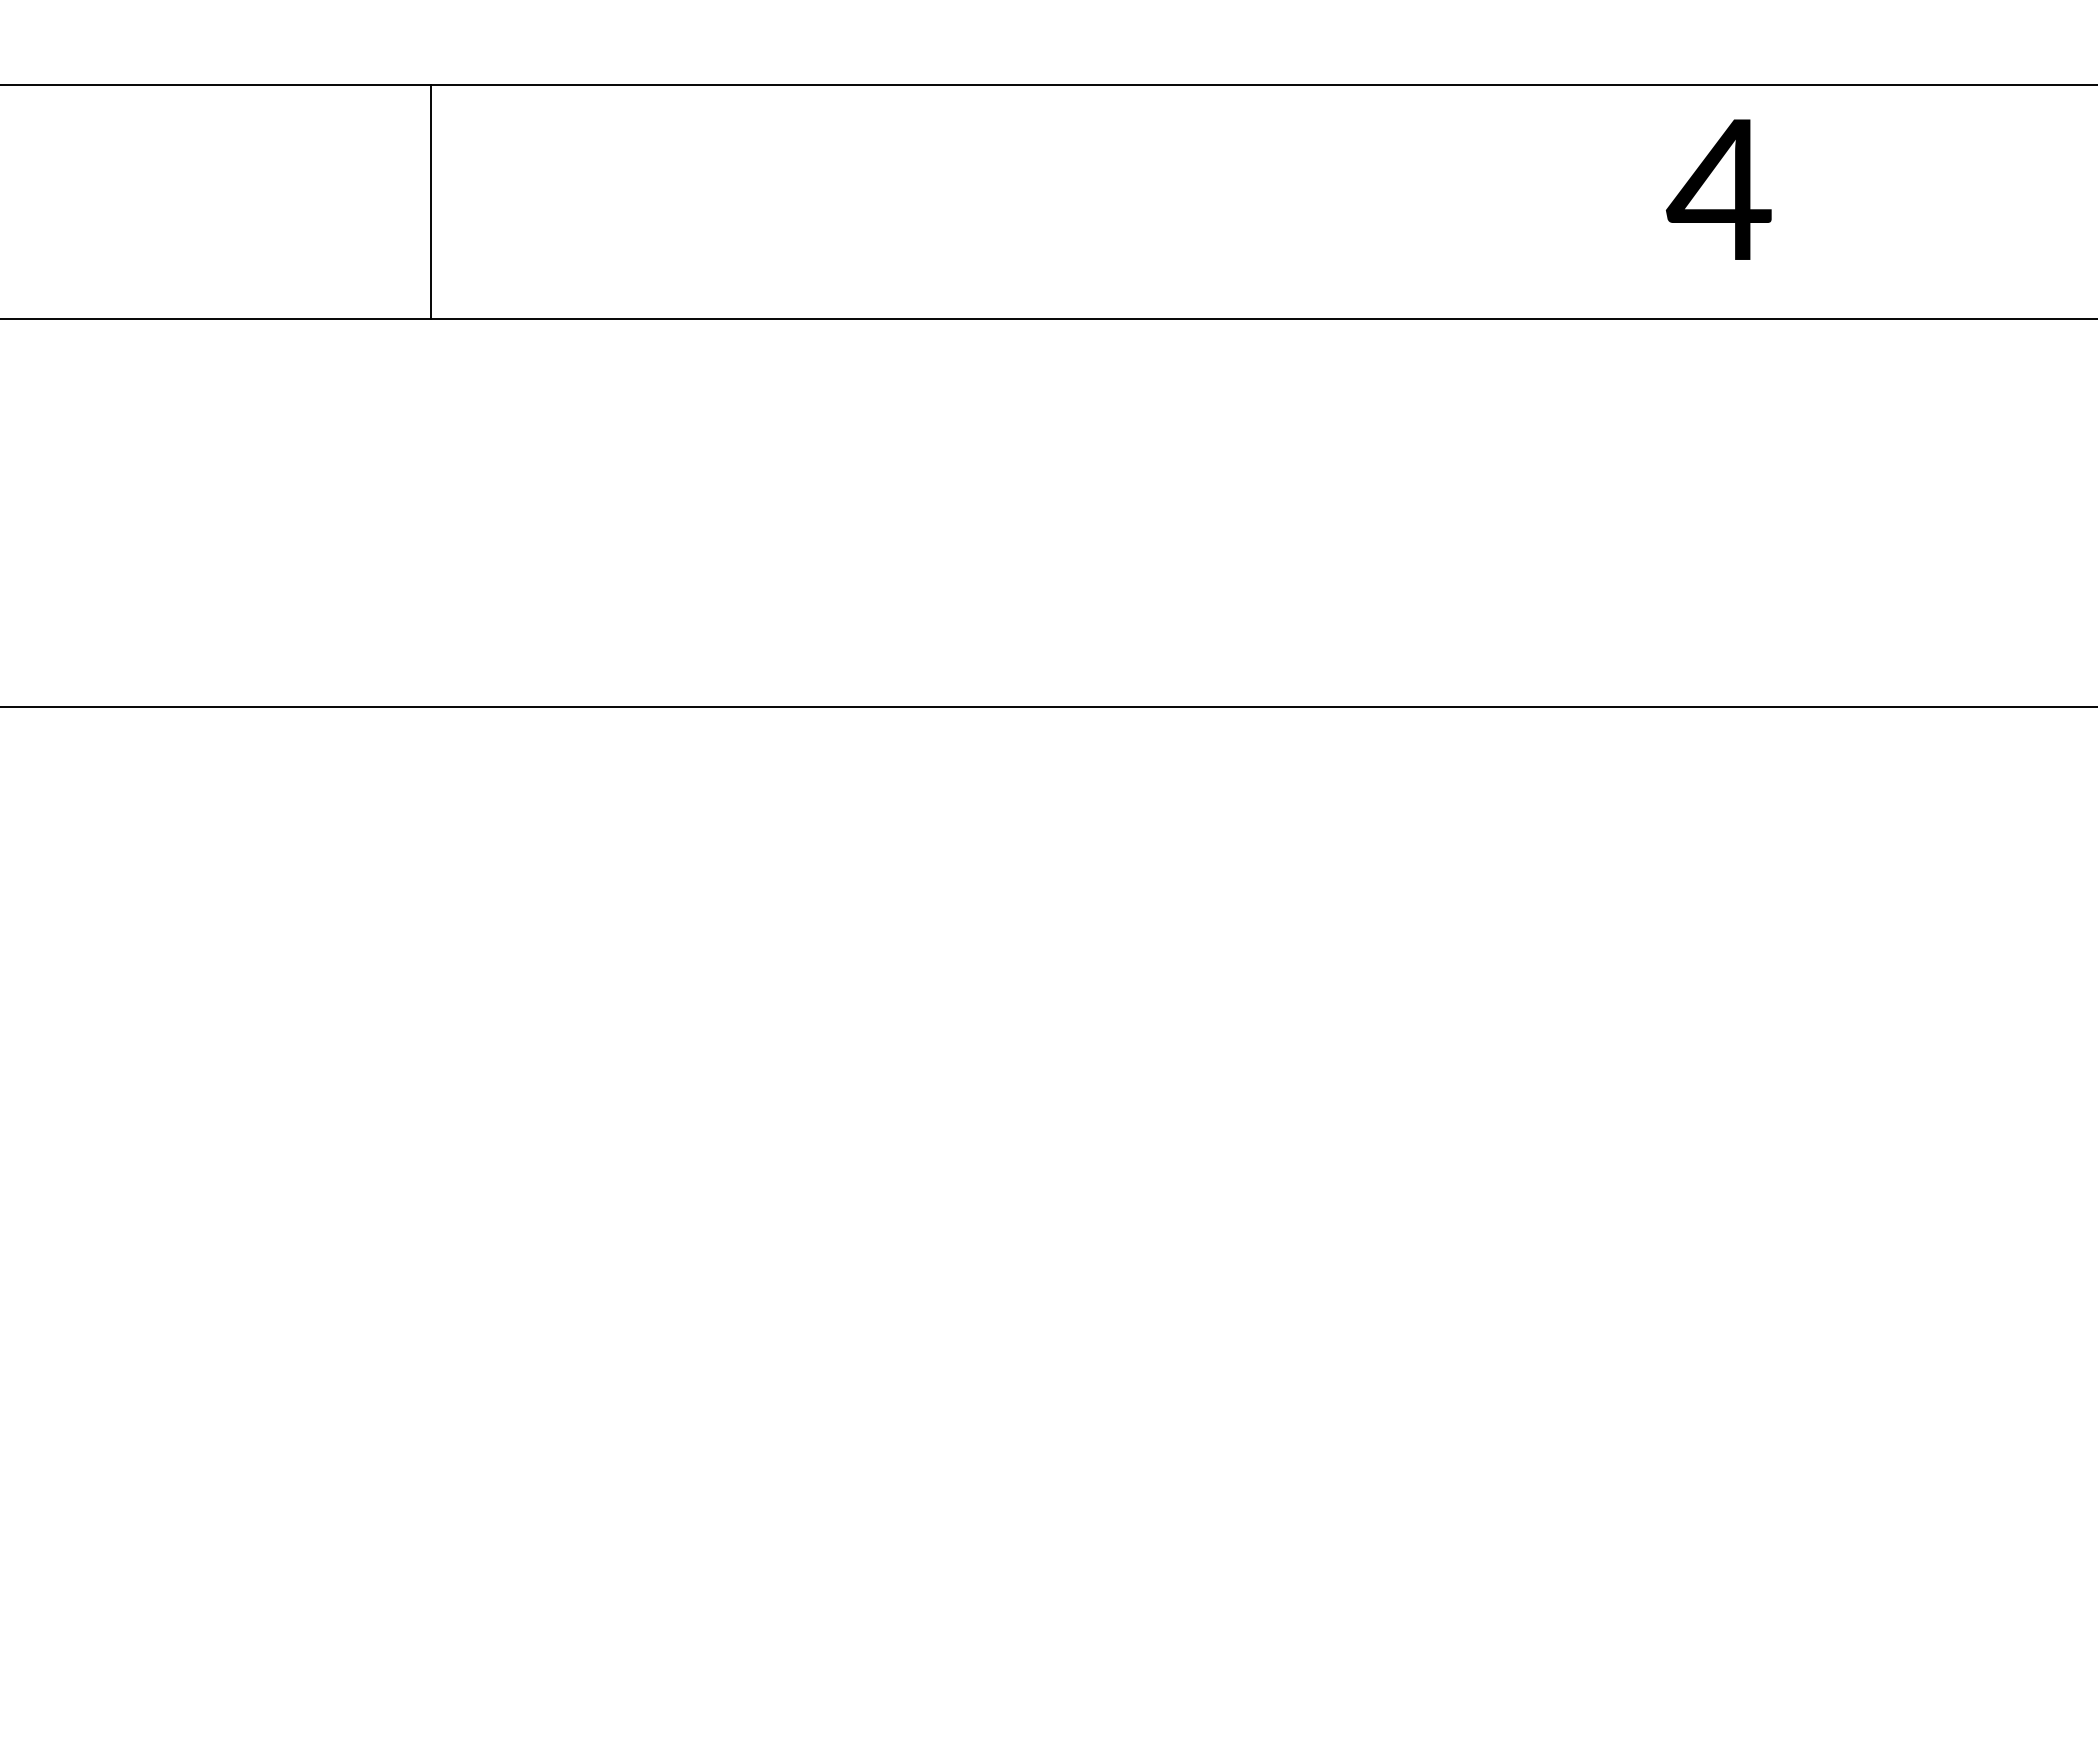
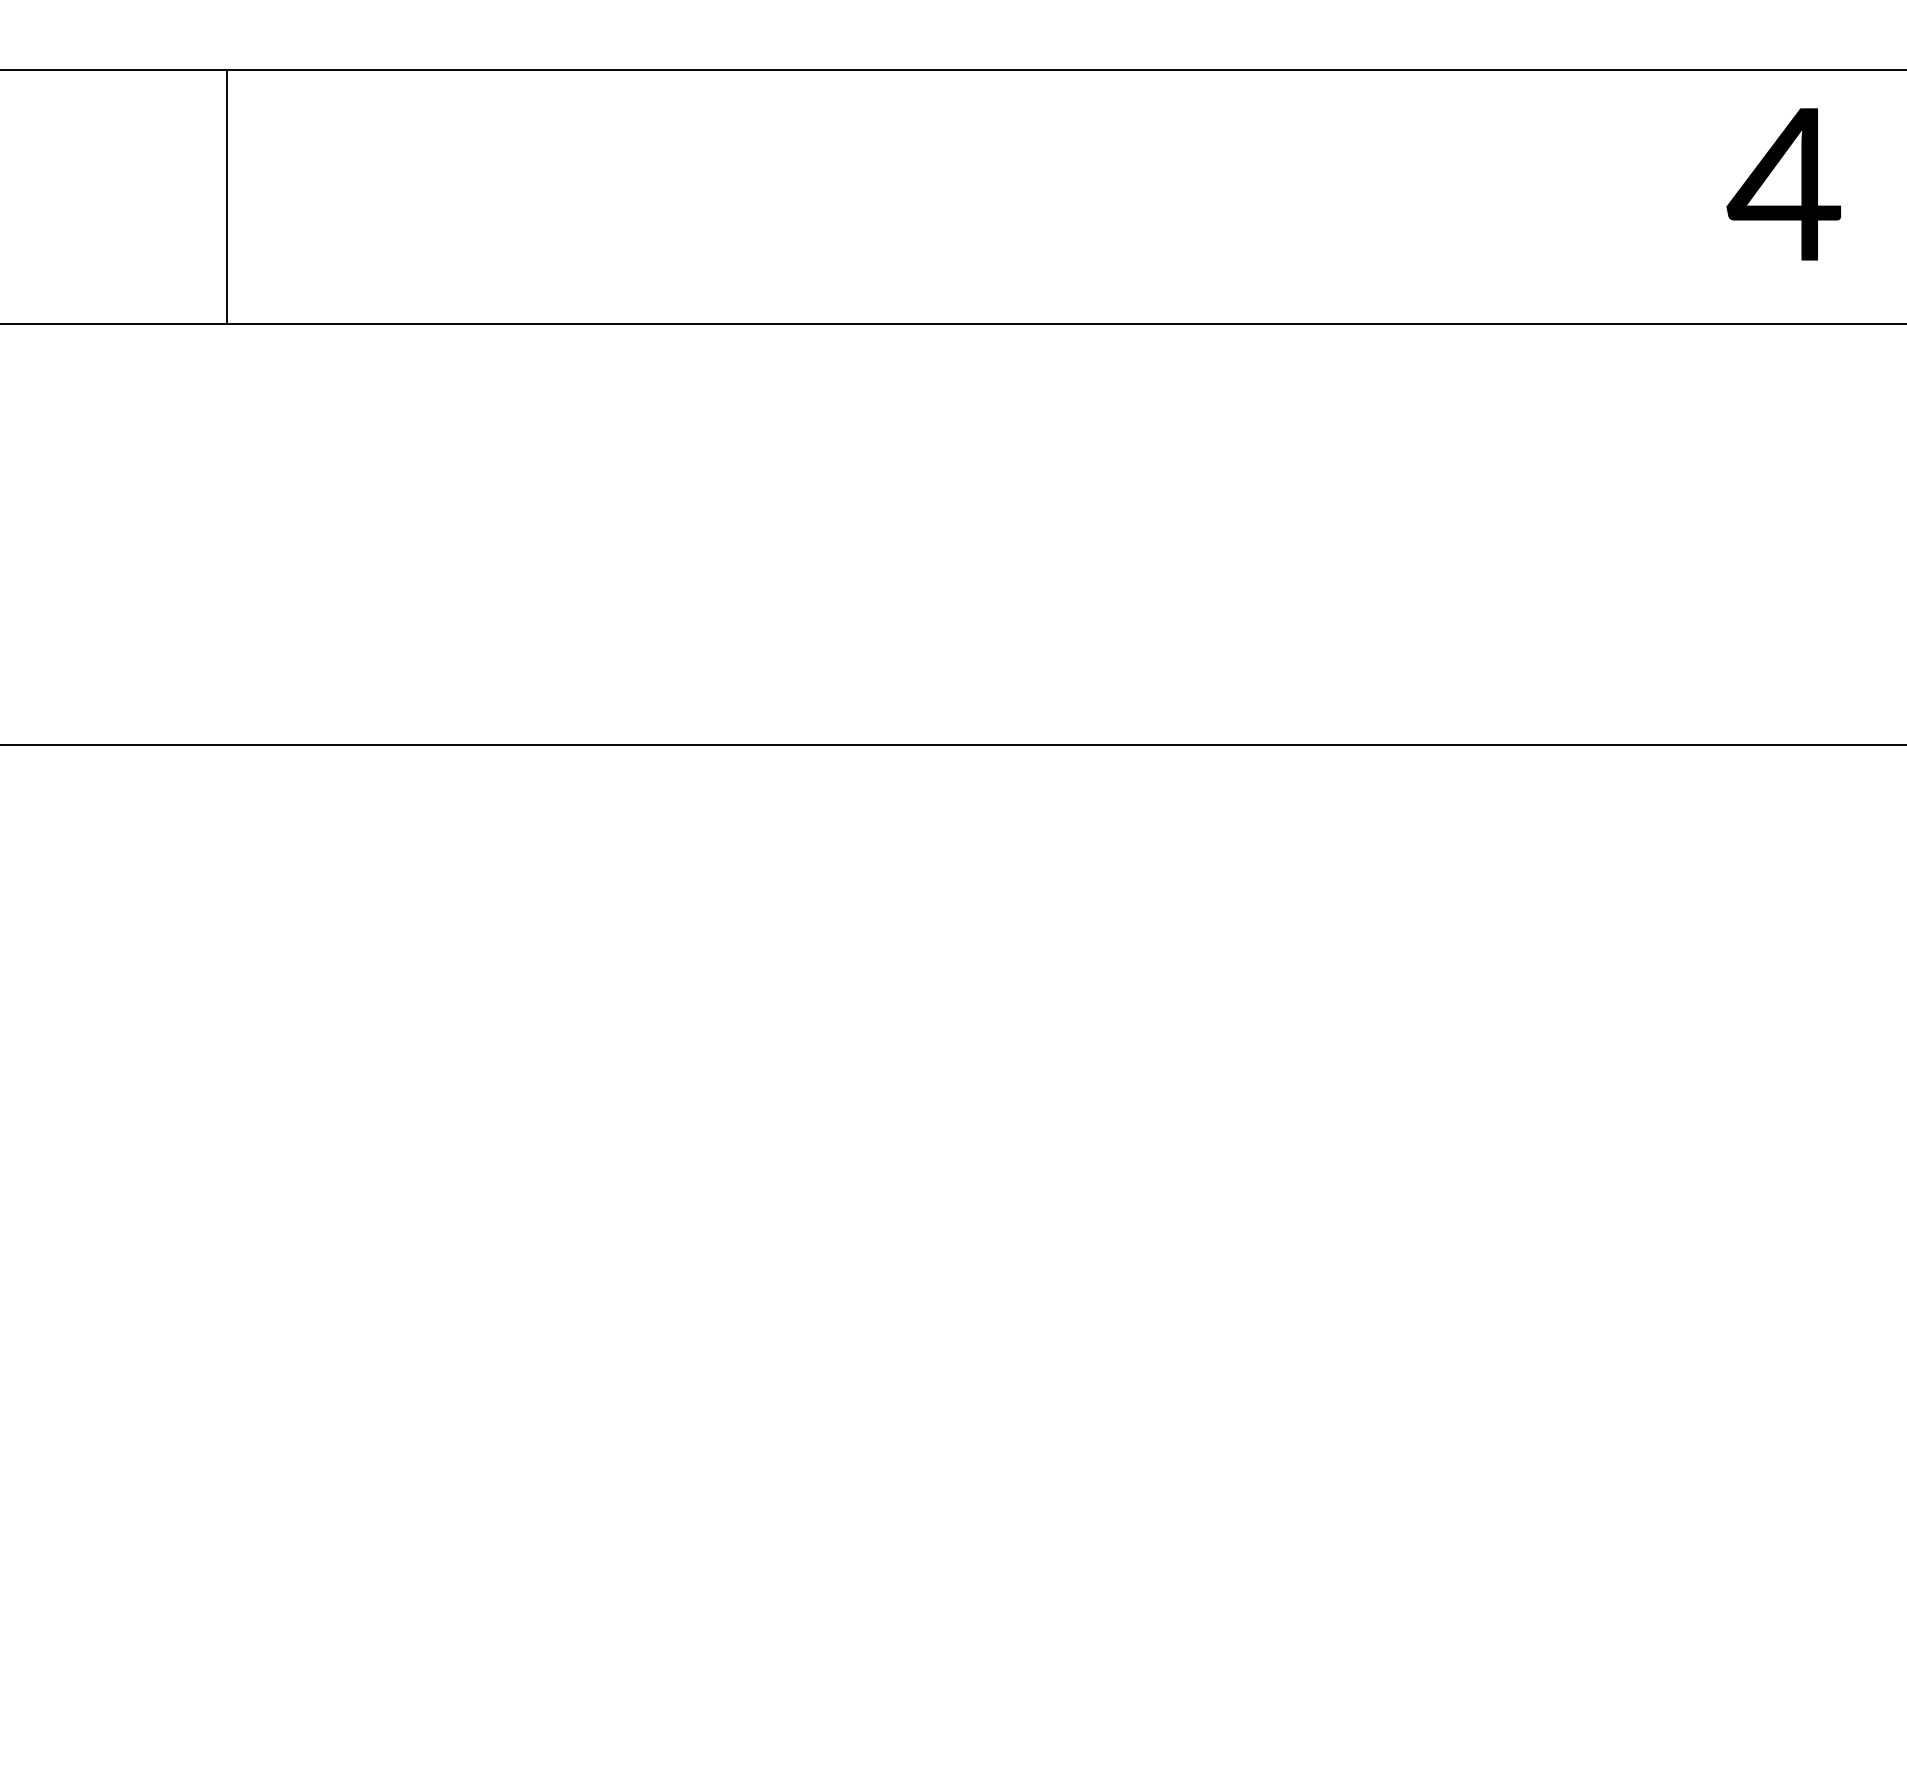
text: (1718, 189) -> (1783, 184), moved
line: (430, 201) -> (227, 197), moved

